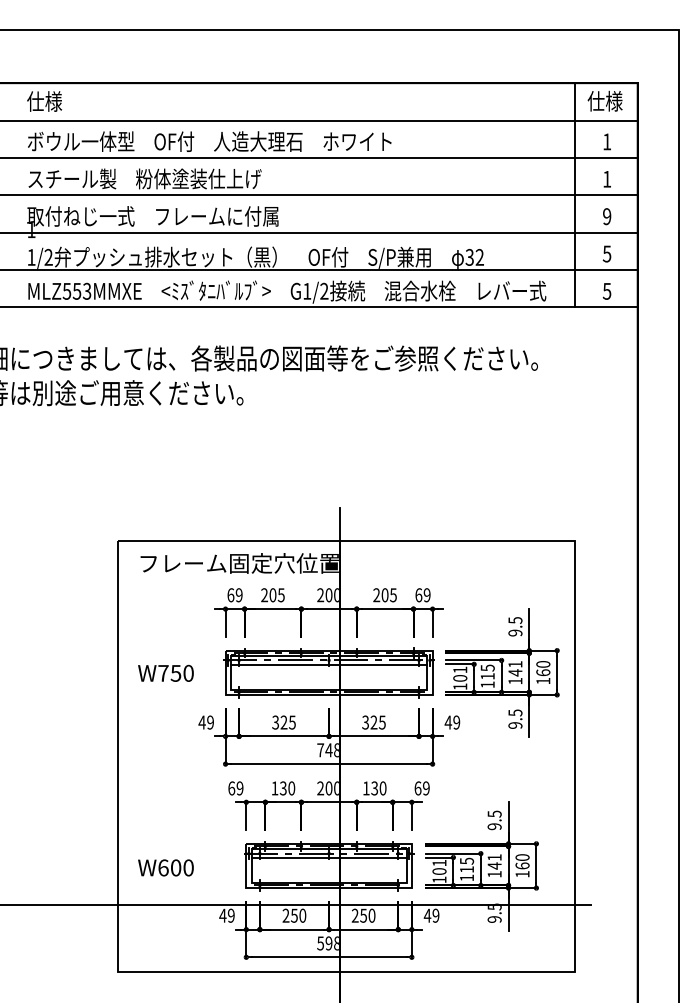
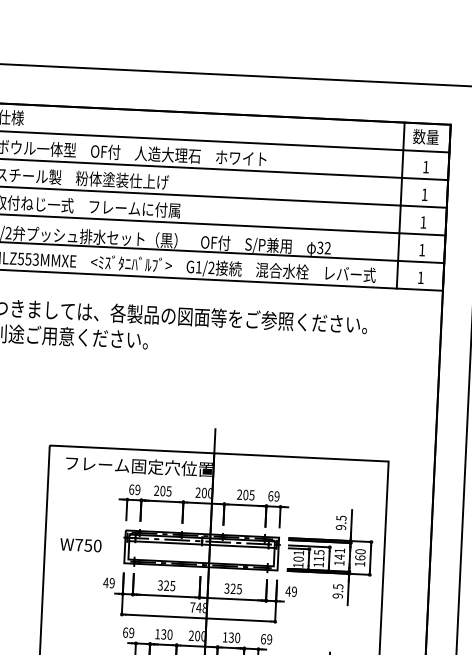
text: (604, 100) -> (425, 136), 仕様 -> 数量
text: (607, 216) -> (423, 222), 9 -> 1
text: (606, 253) -> (421, 249), 5 -> 1
text: (606, 291) -> (420, 277), 5 -> 1

